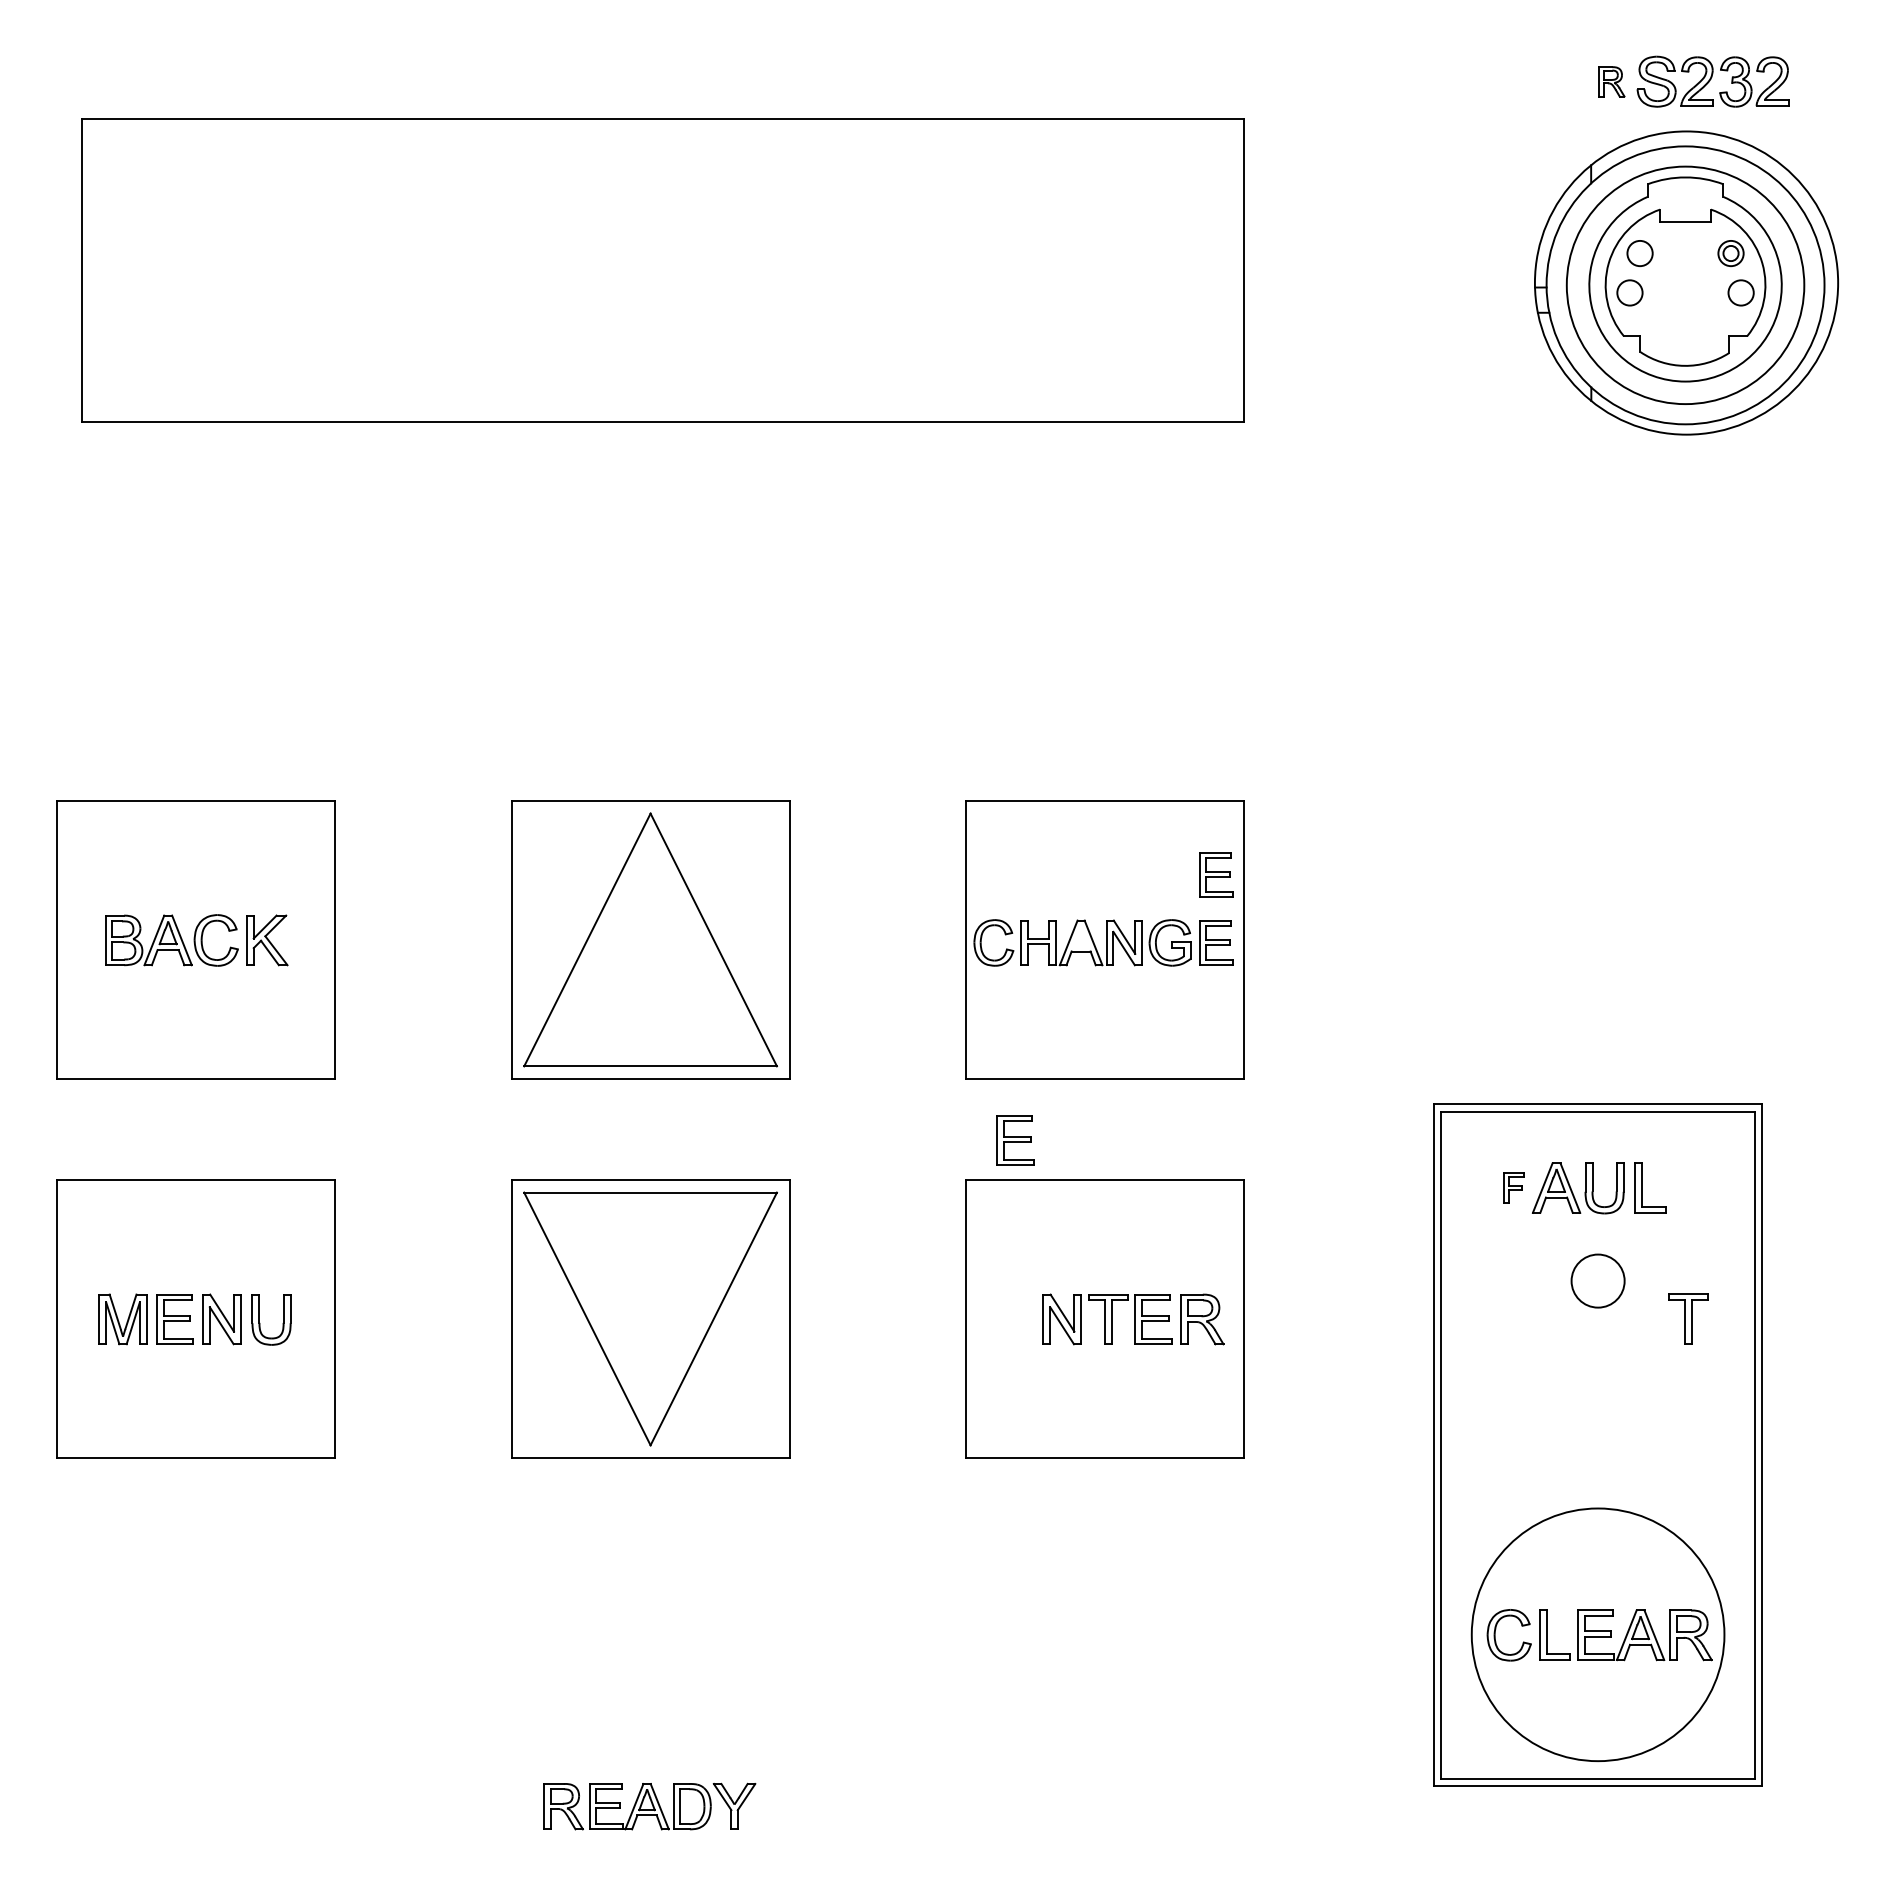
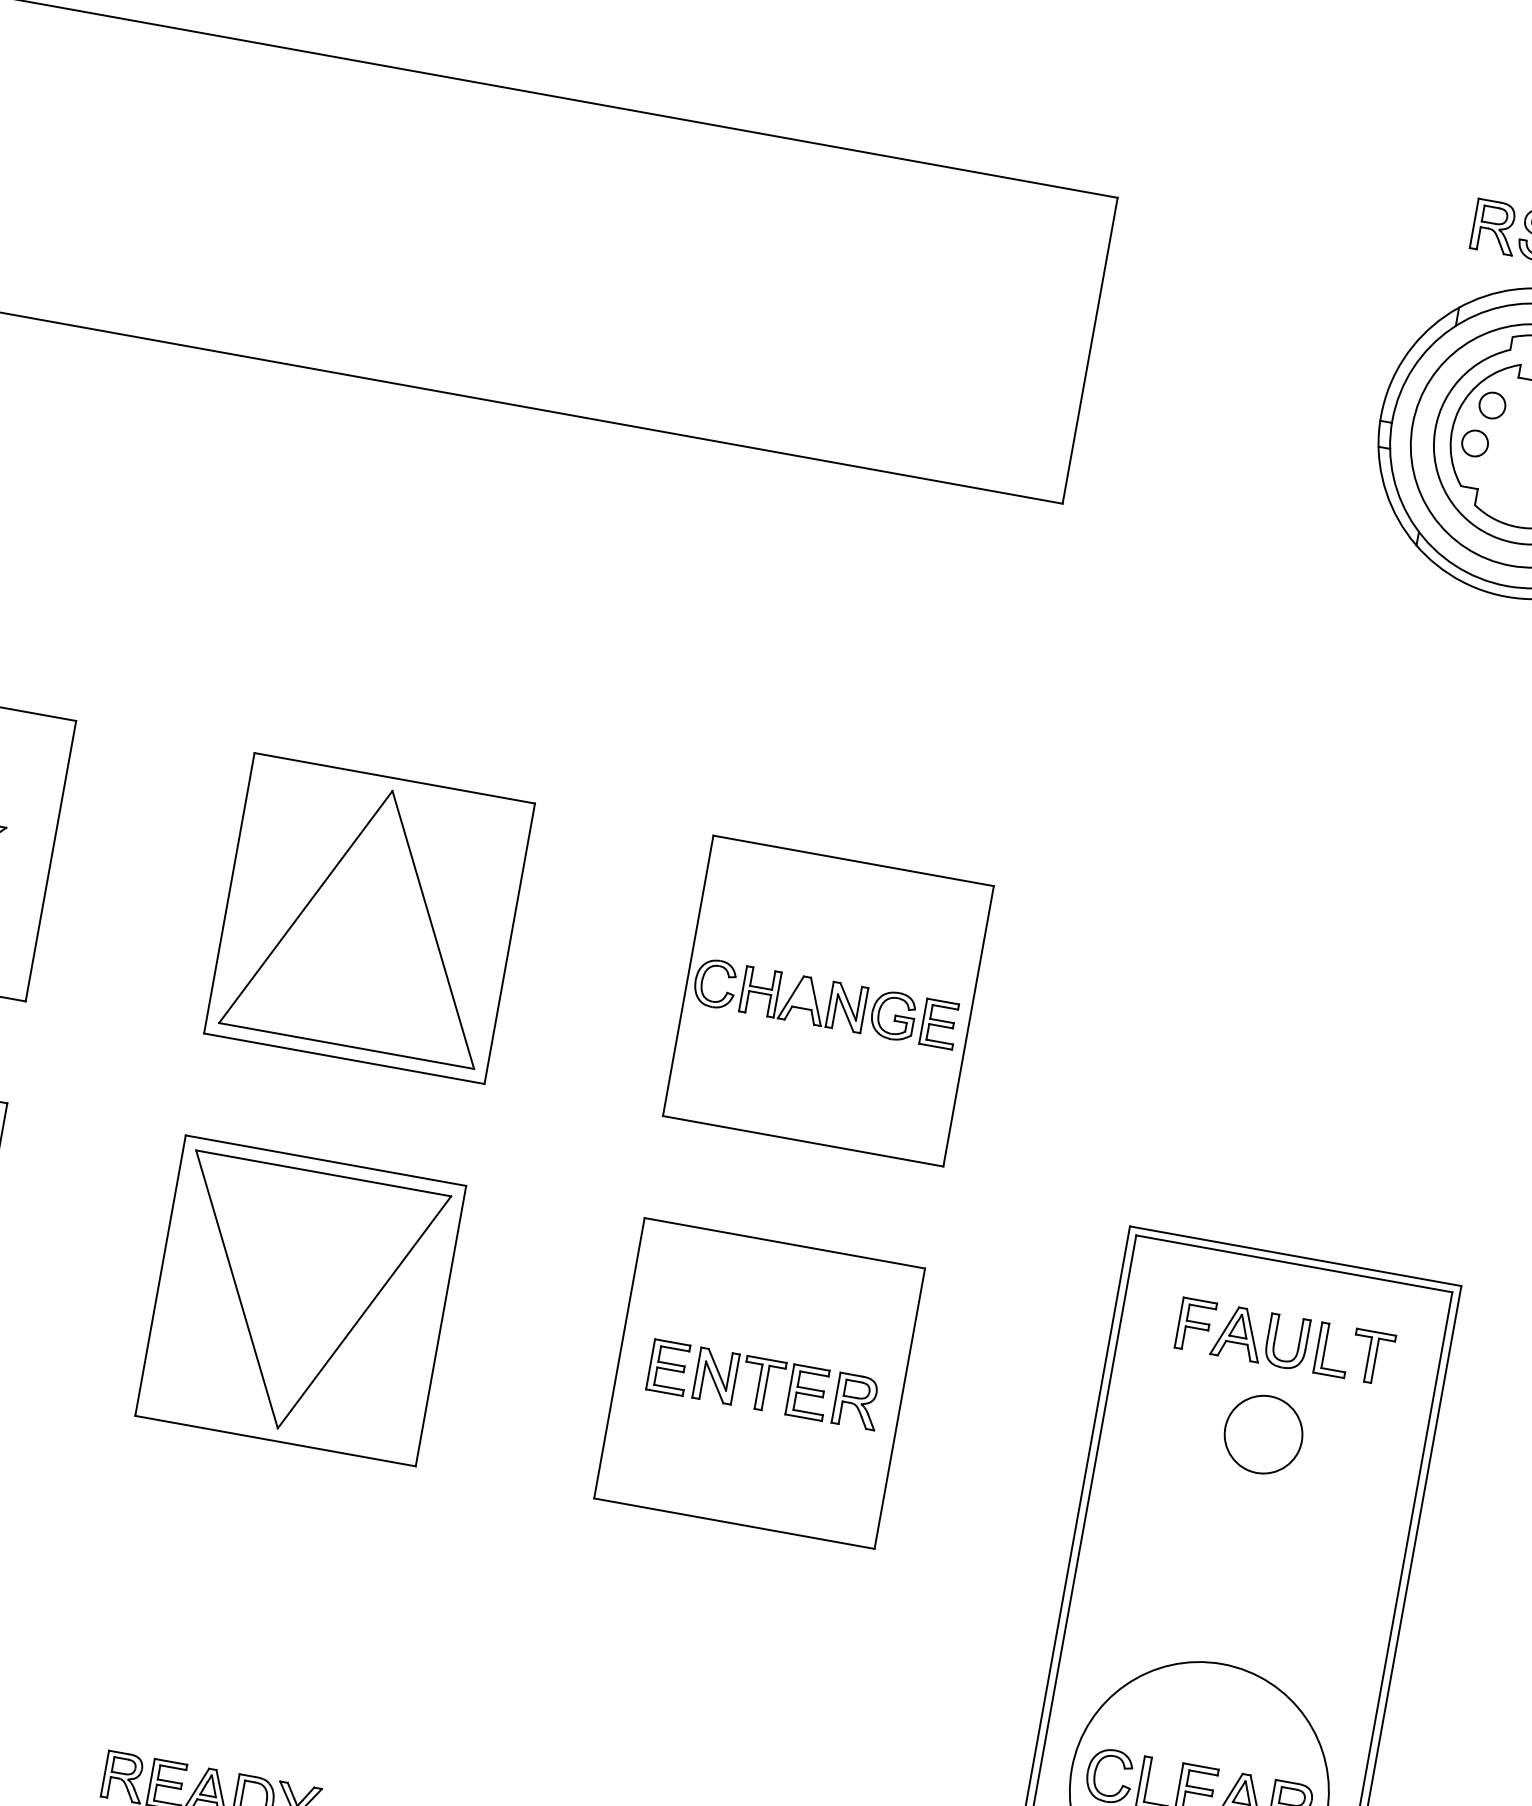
part: (1611, 81) -> (1494, 226), size x1.67
part: (1216, 874) -> (952, 955), removed
part: (1015, 1140) -> (668, 1367), moved
part: (1514, 1187) -> (1196, 1325), size x1.67
circle: (1598, 1281) -> (1263, 1435), size x1.43
part: (1688, 1318) -> (1371, 1356), moved

